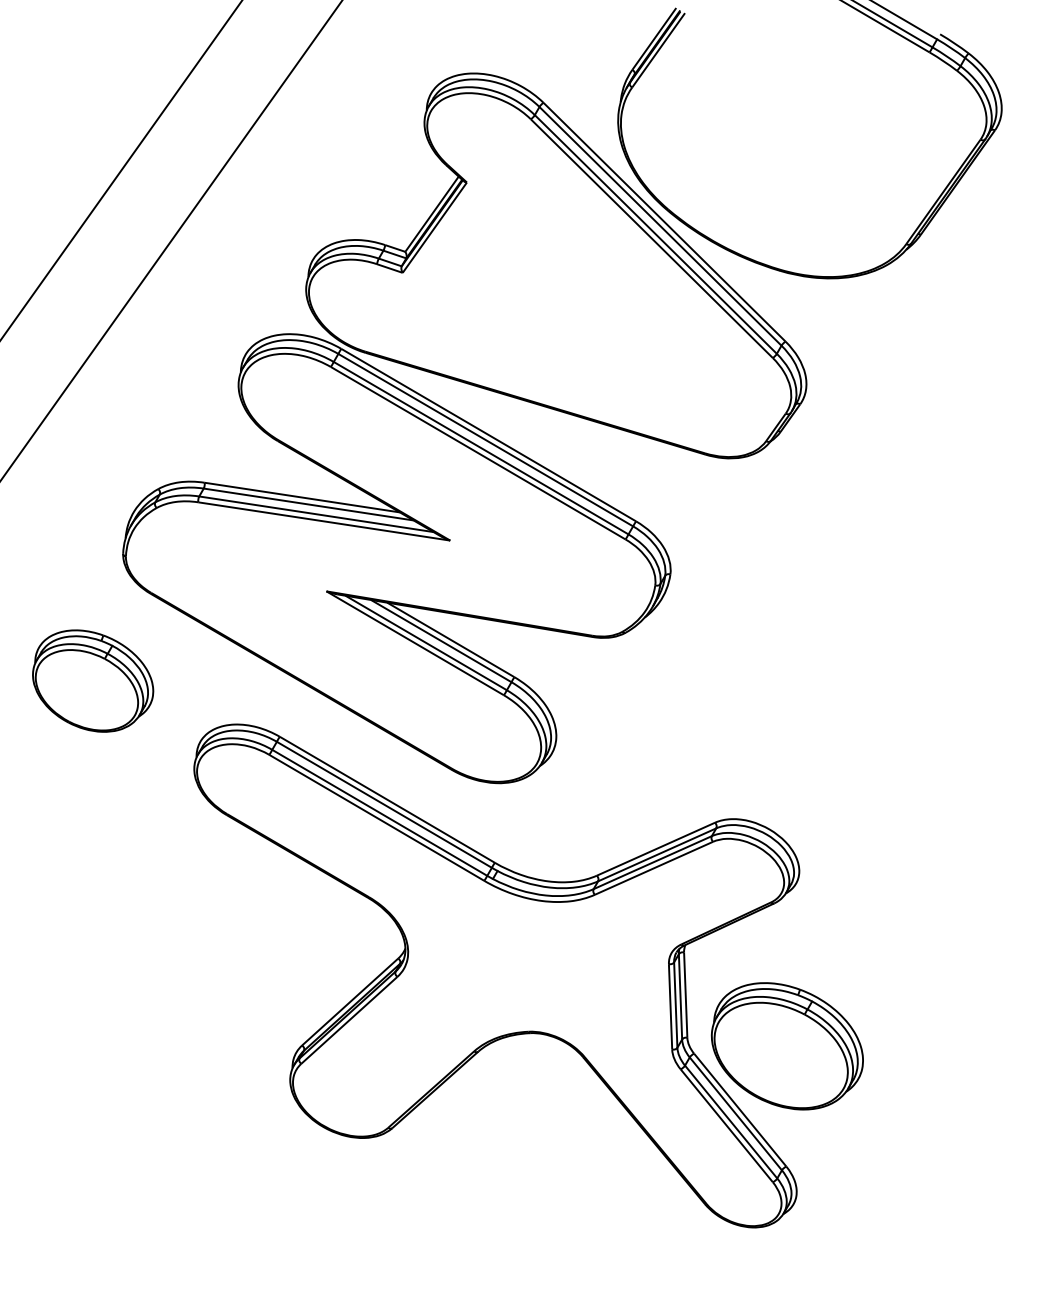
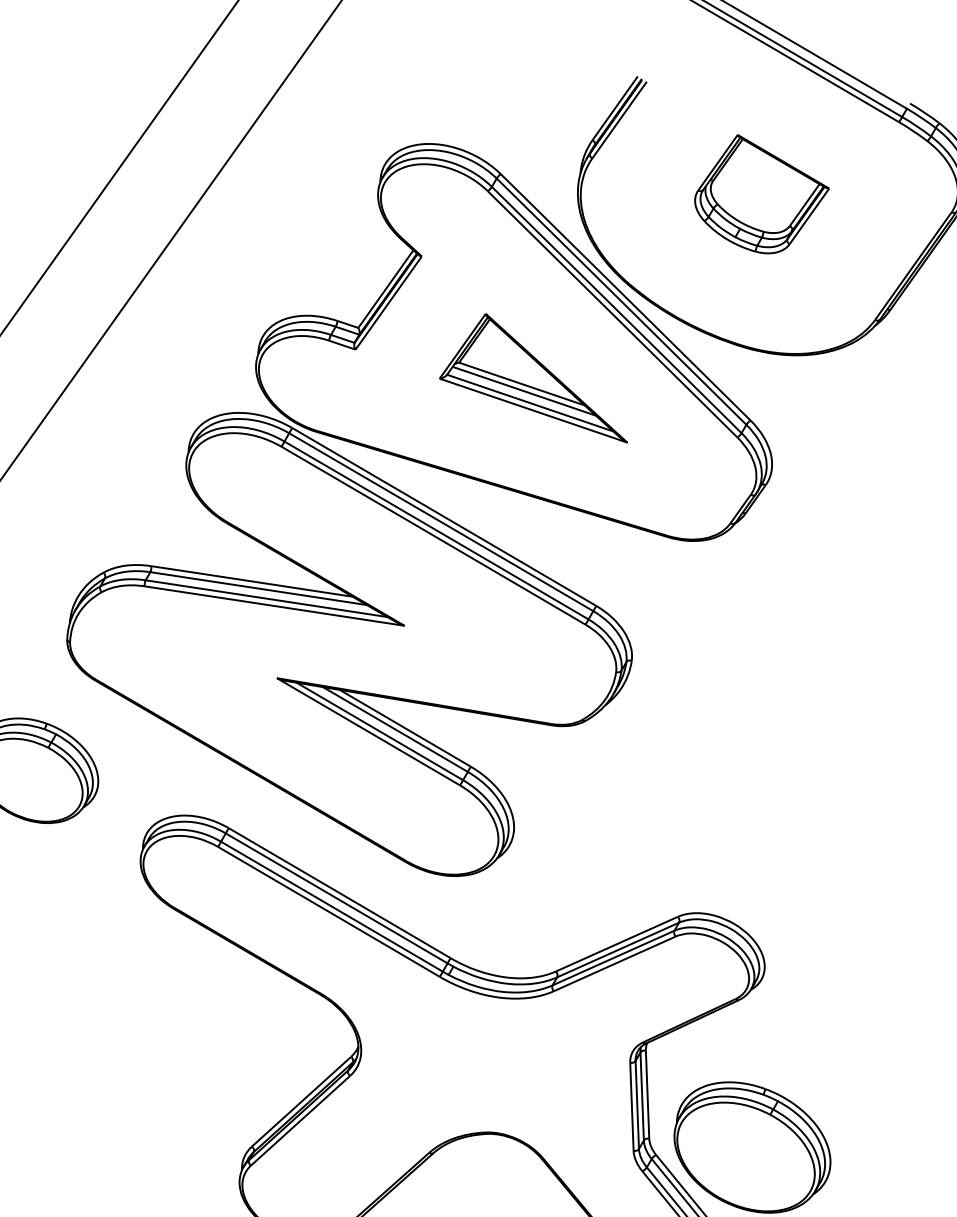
part: (796, 122) -> (761, 194), added
part: (574, 300) -> (532, 378), added

